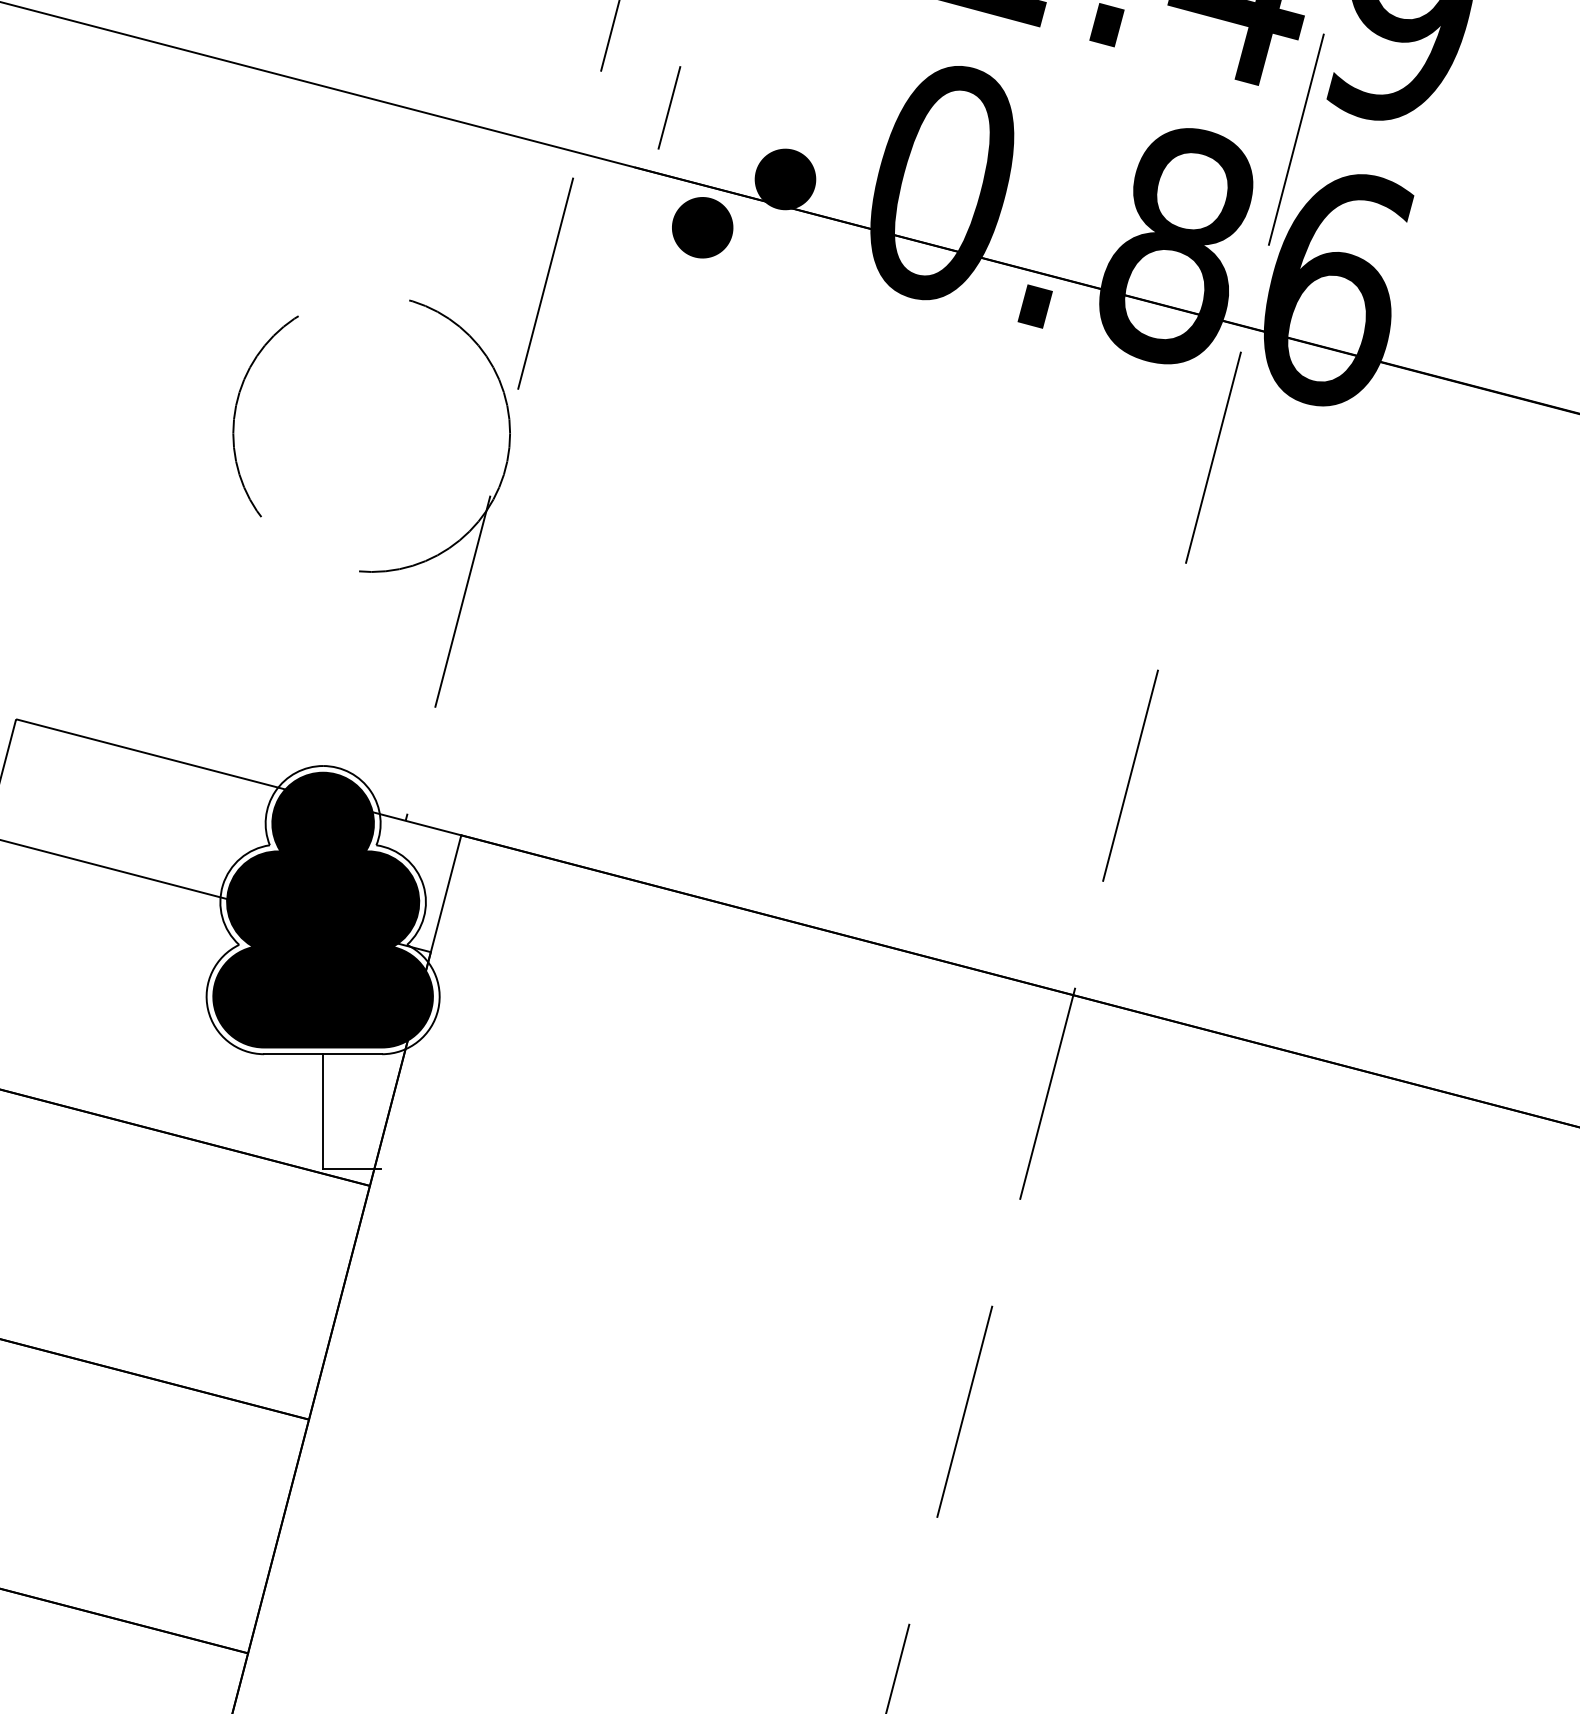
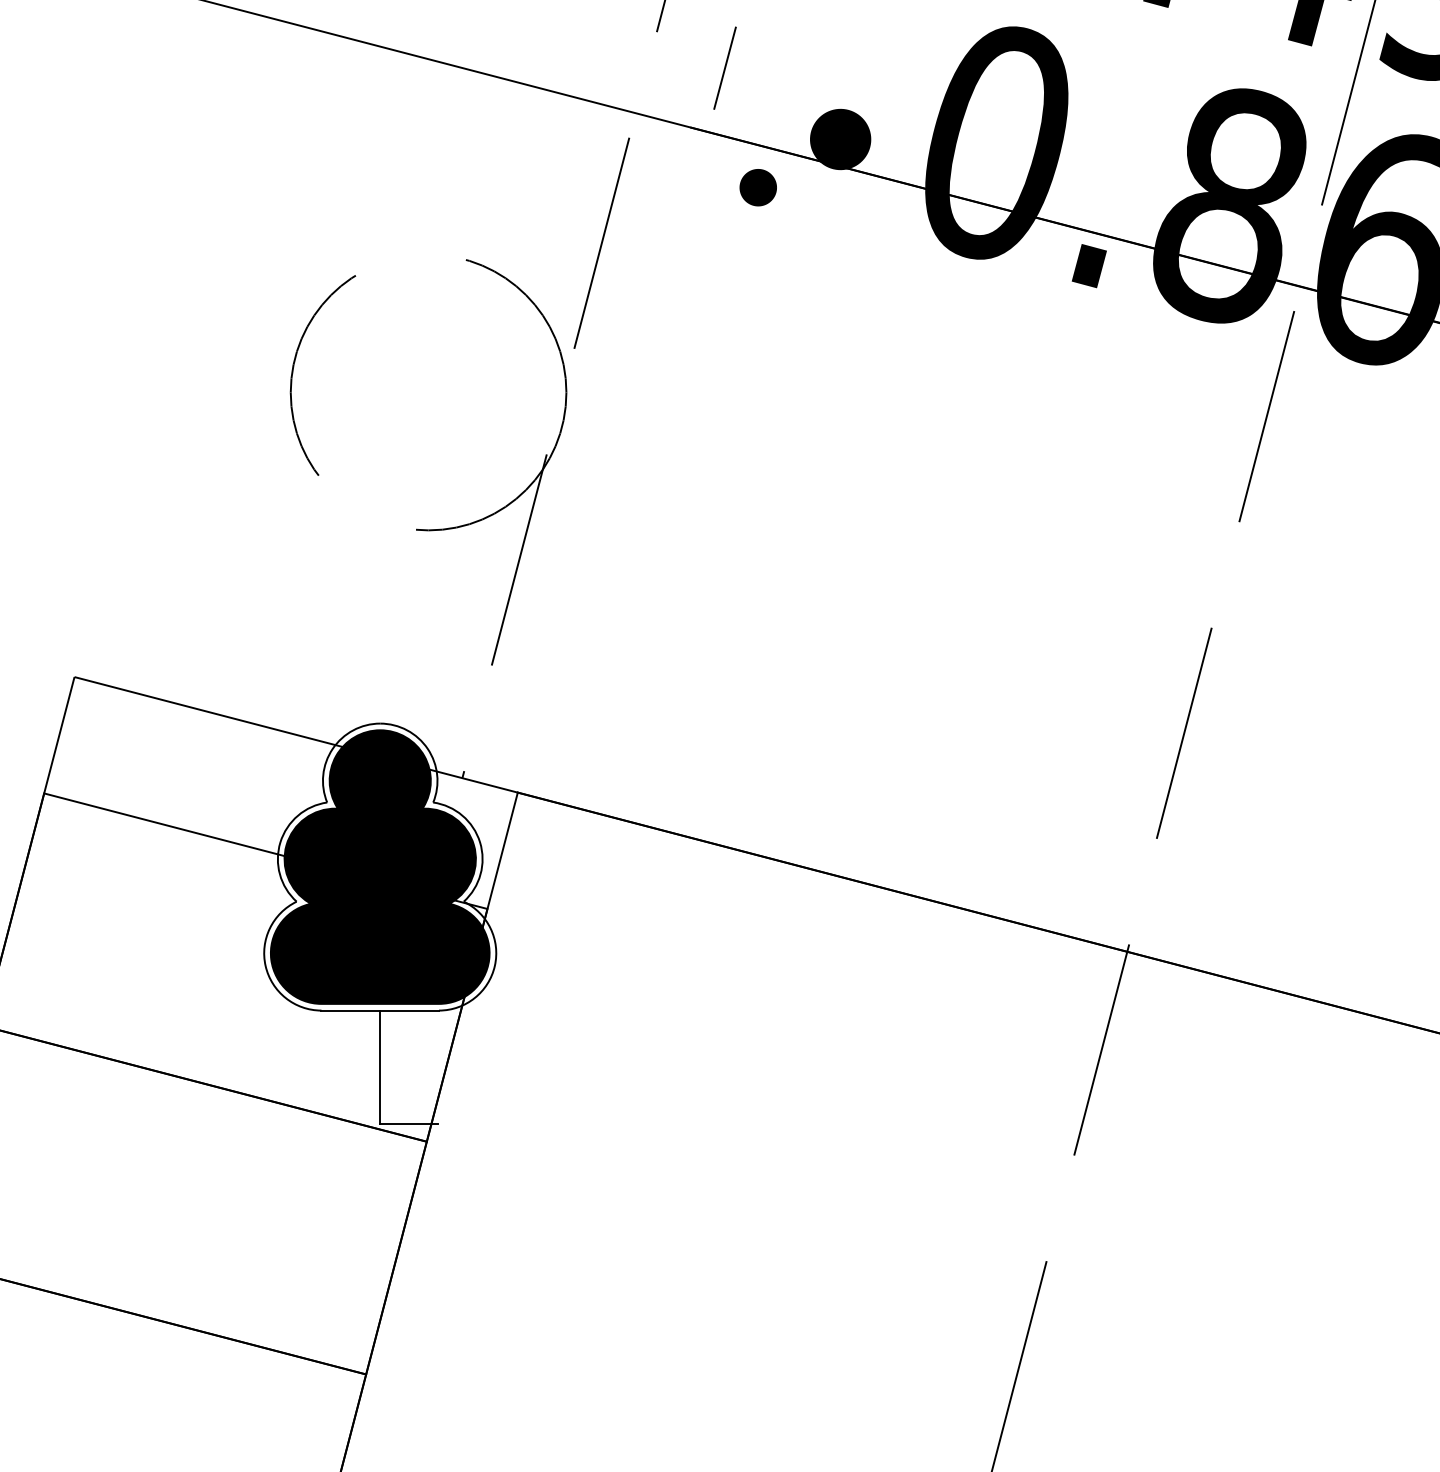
part: (702, 227) -> (757, 187), size x0.6

